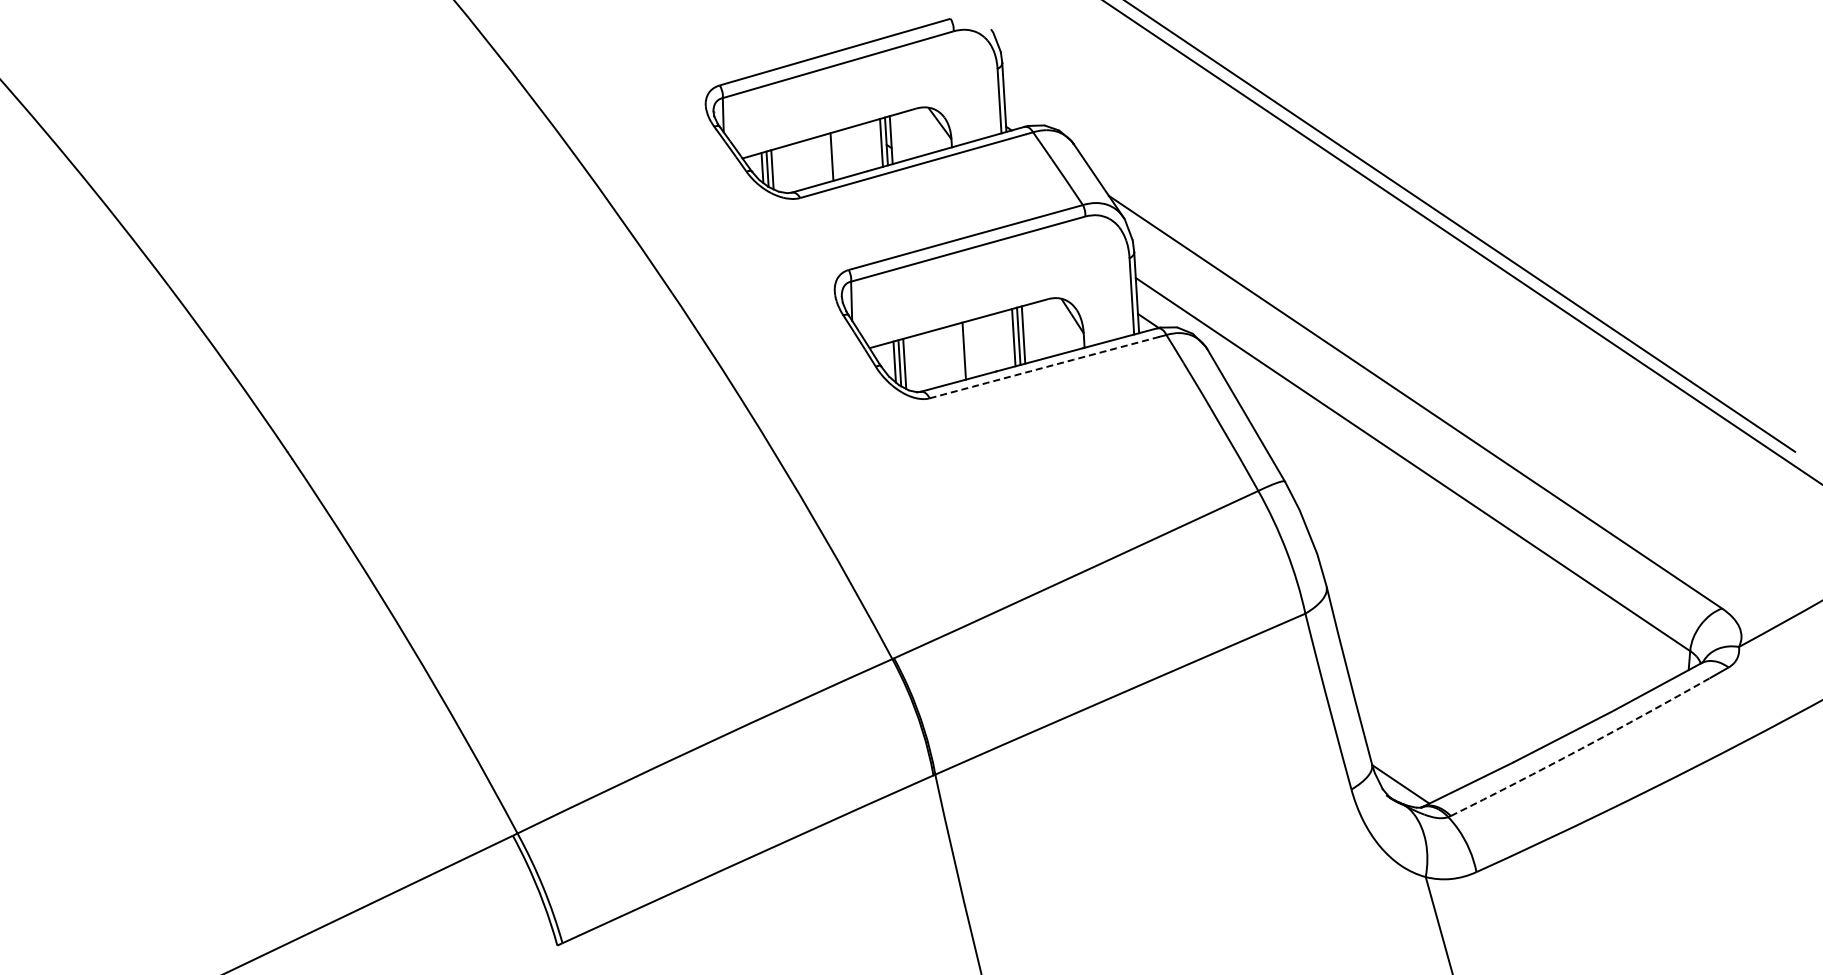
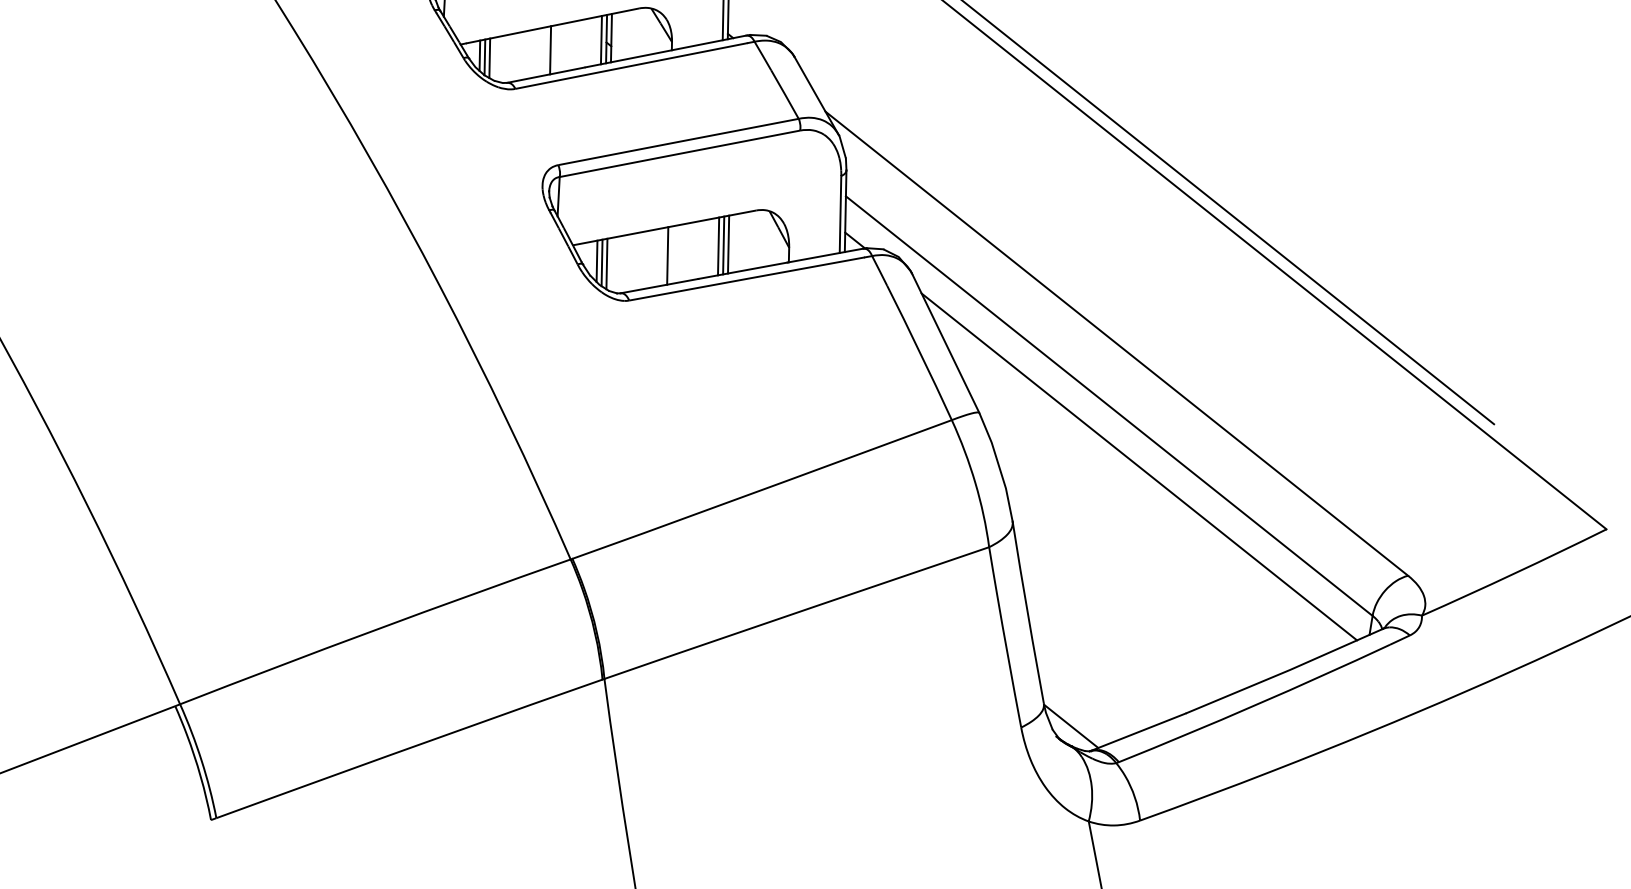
arc: (1044, 367) -> (747, 278), dashed -> solid
line: (1447, 522) -> (1139, 467), added
arc: (1581, 748) -> (1255, 704), dashed -> solid

